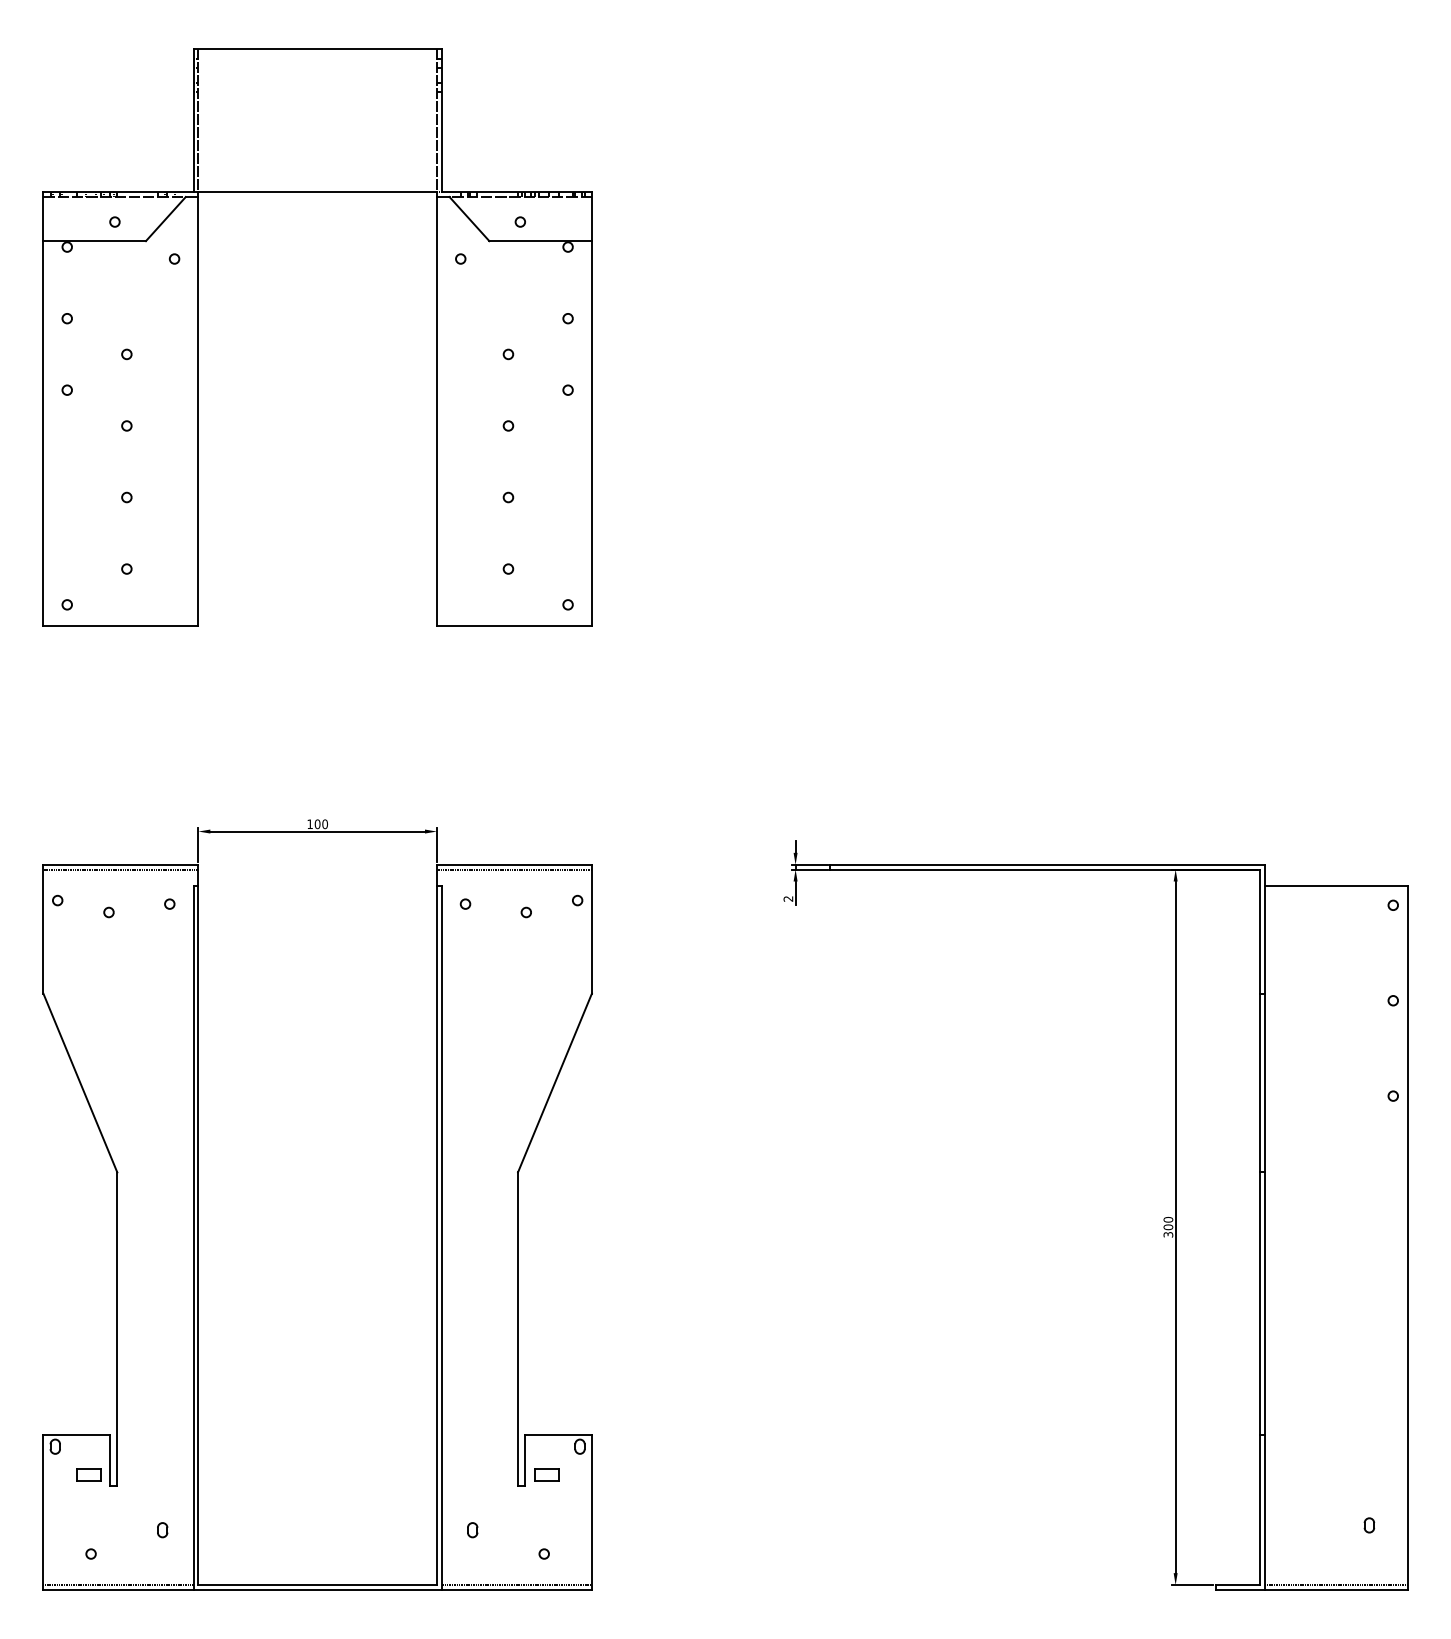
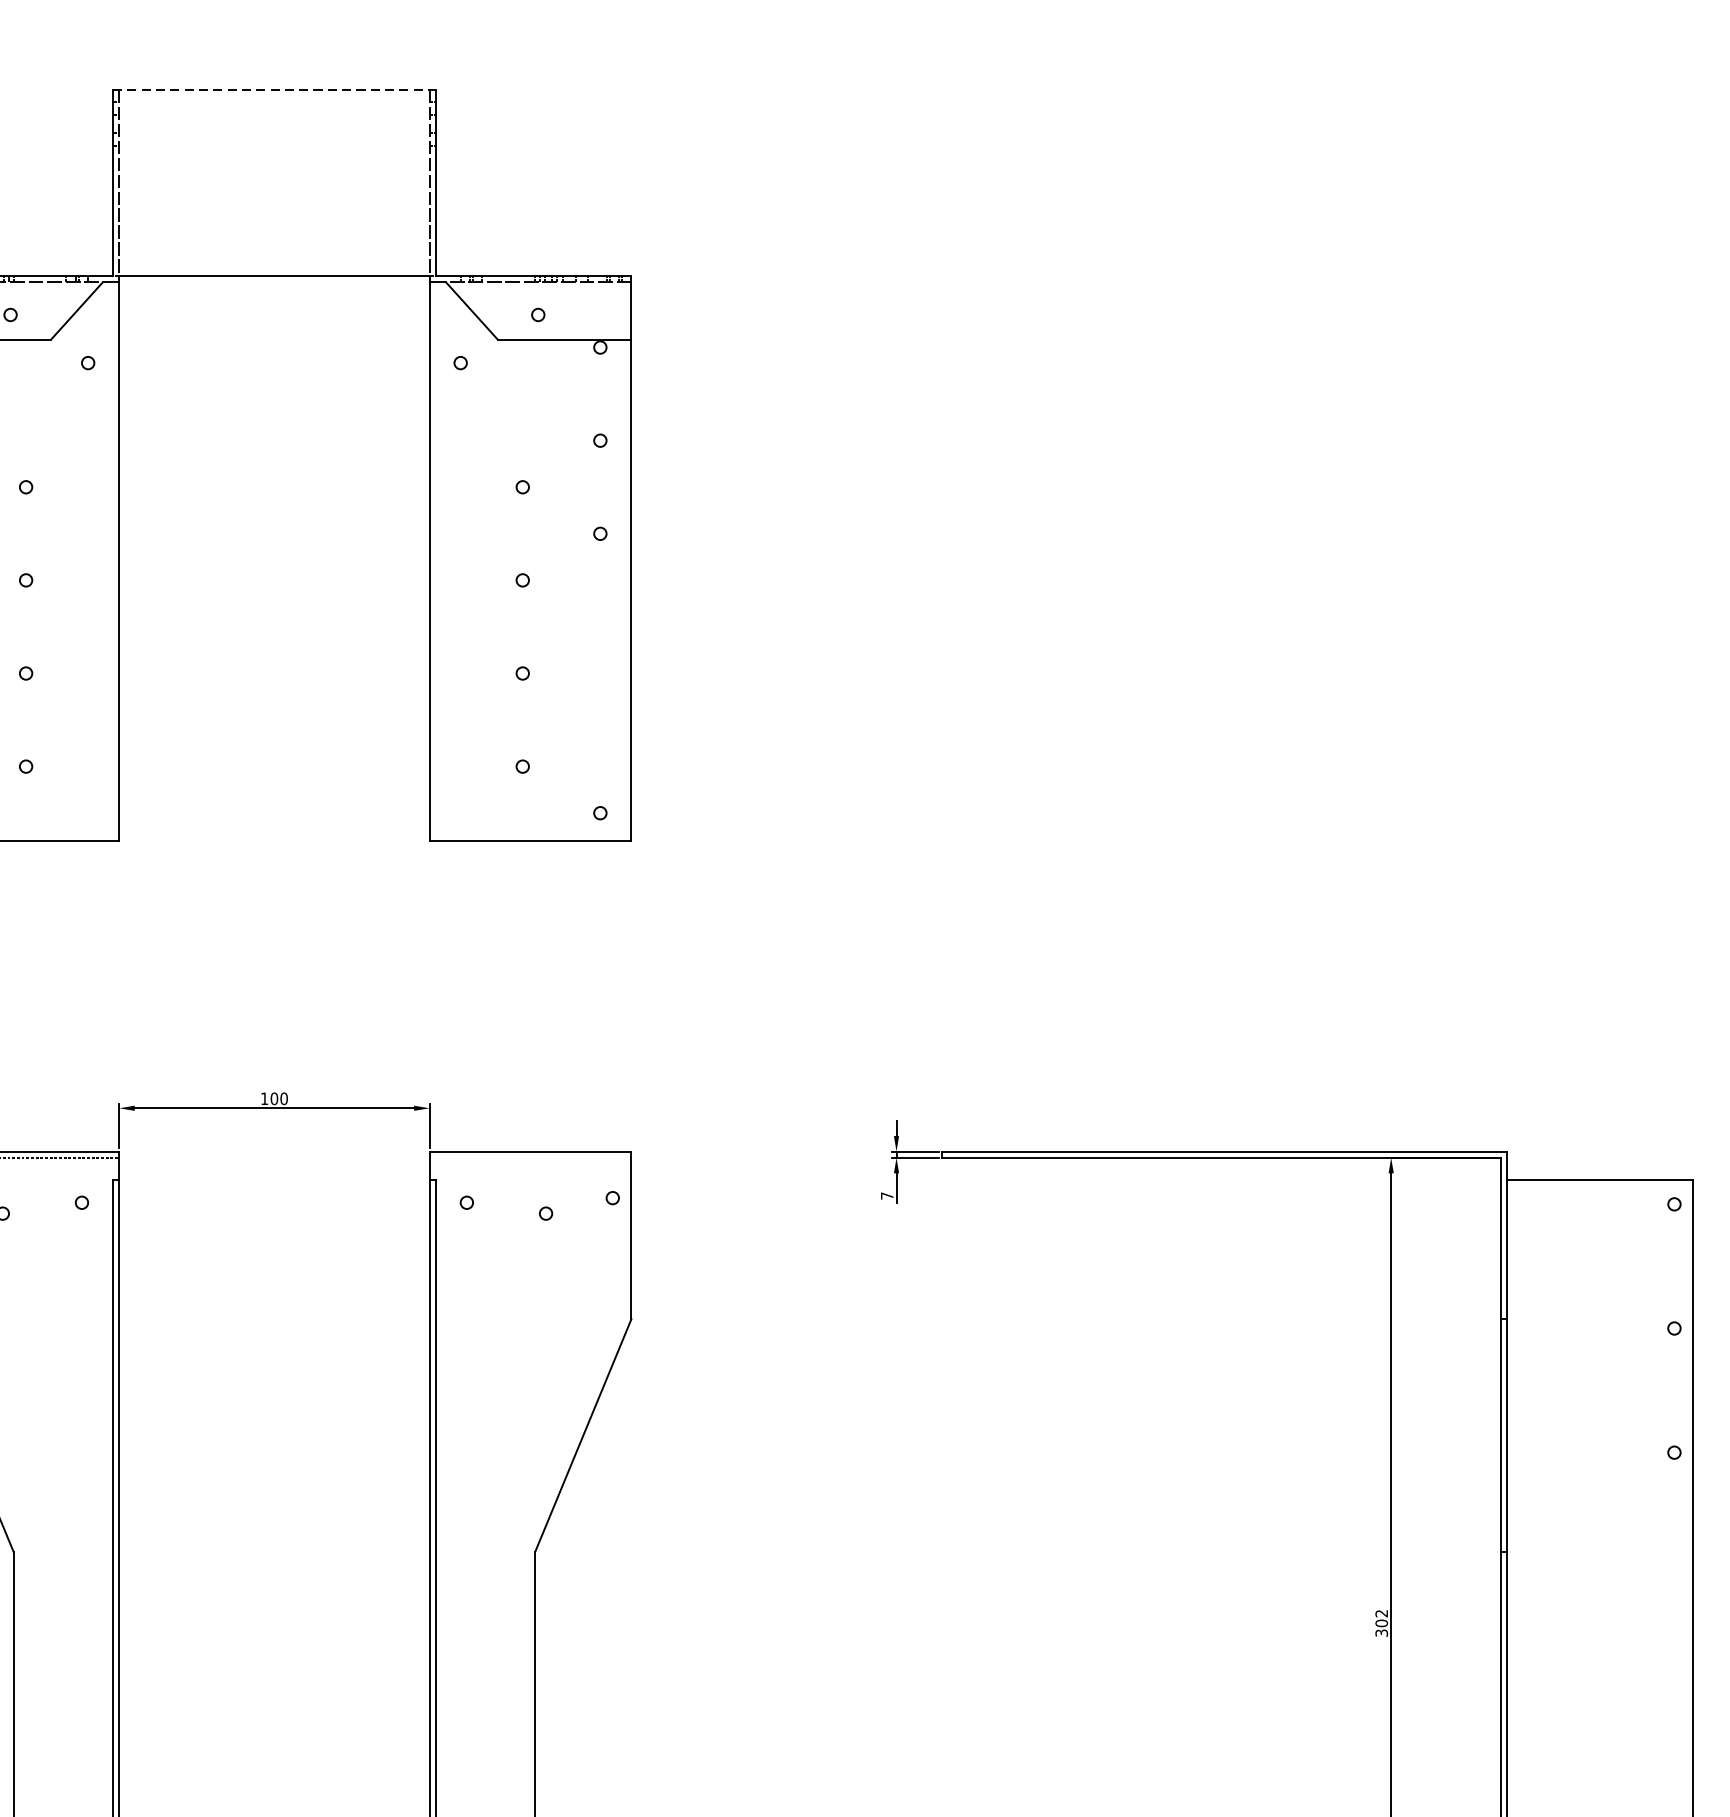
line: (318, 49) -> (275, 90), solid -> dashed
line: (513, 869) -> (529, 1157), removed
text: (788, 898) -> (887, 1195), 2 -> 7
text: (1168, 1219) -> (1381, 1613), 300 -> 302

